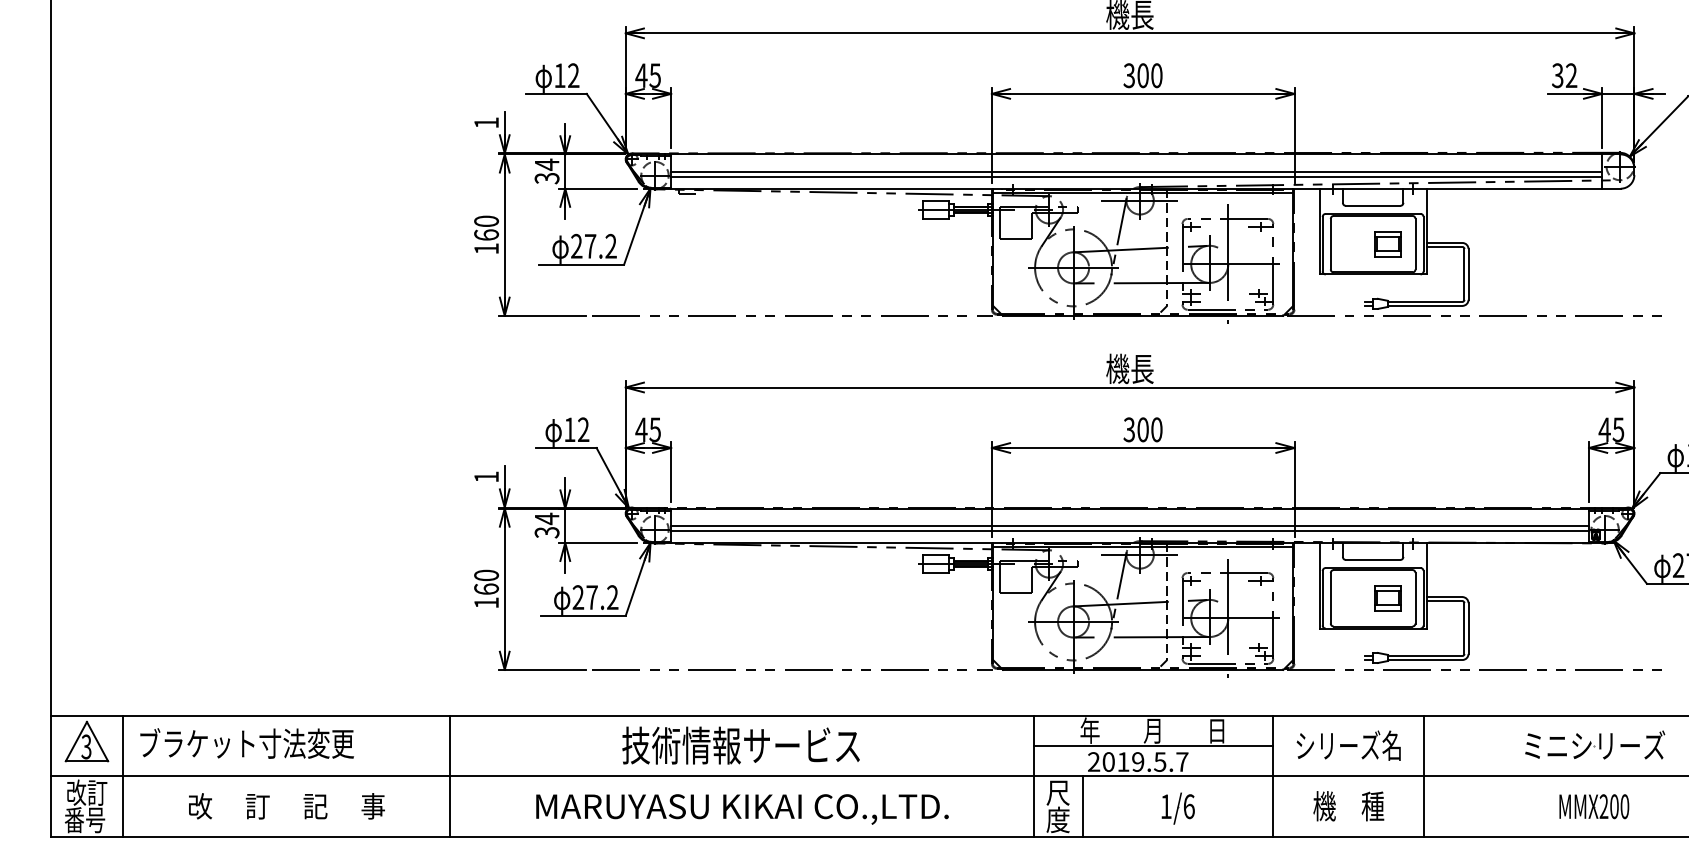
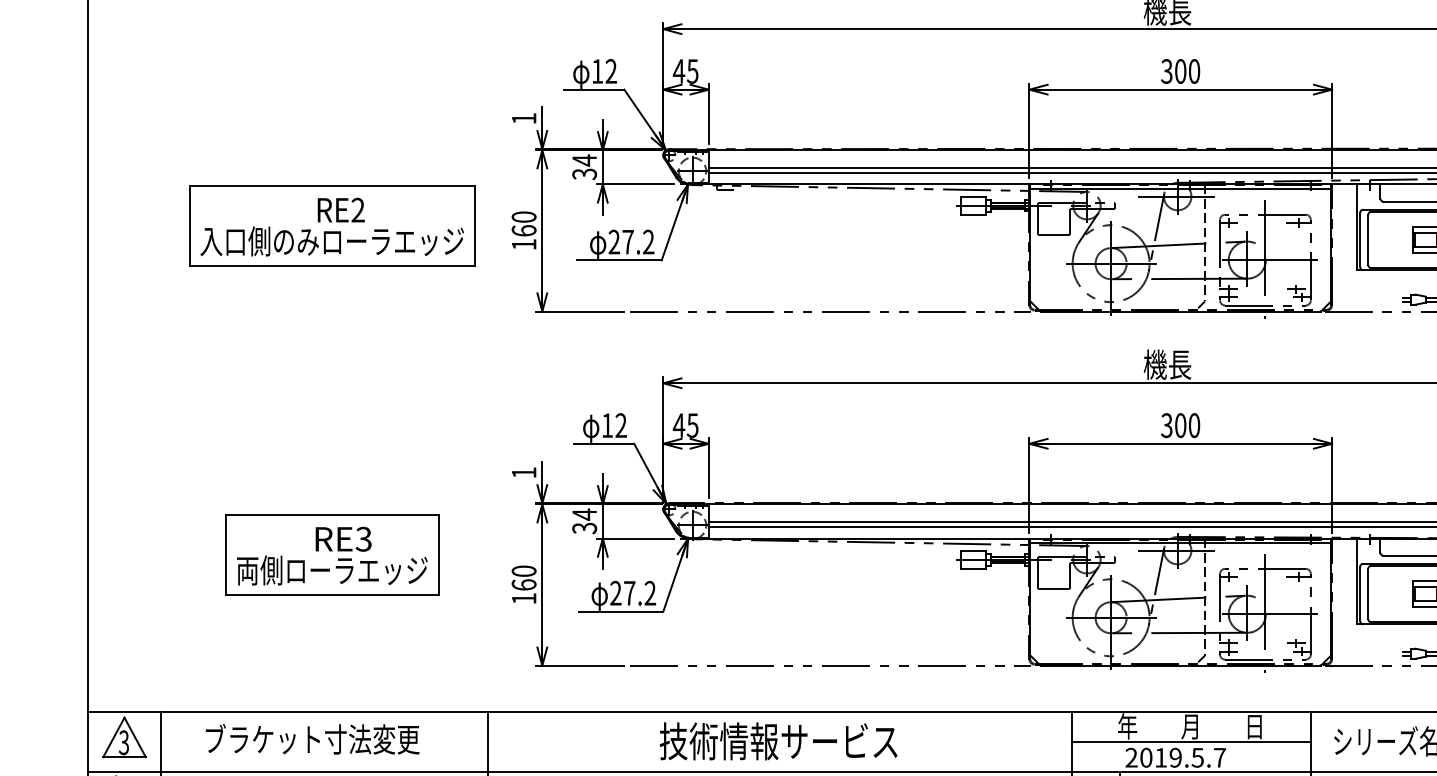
part: (294, 229) -> (332, 225), added
part: (294, 558) -> (332, 554), added
text: (246, 743) -> (312, 739), moved

